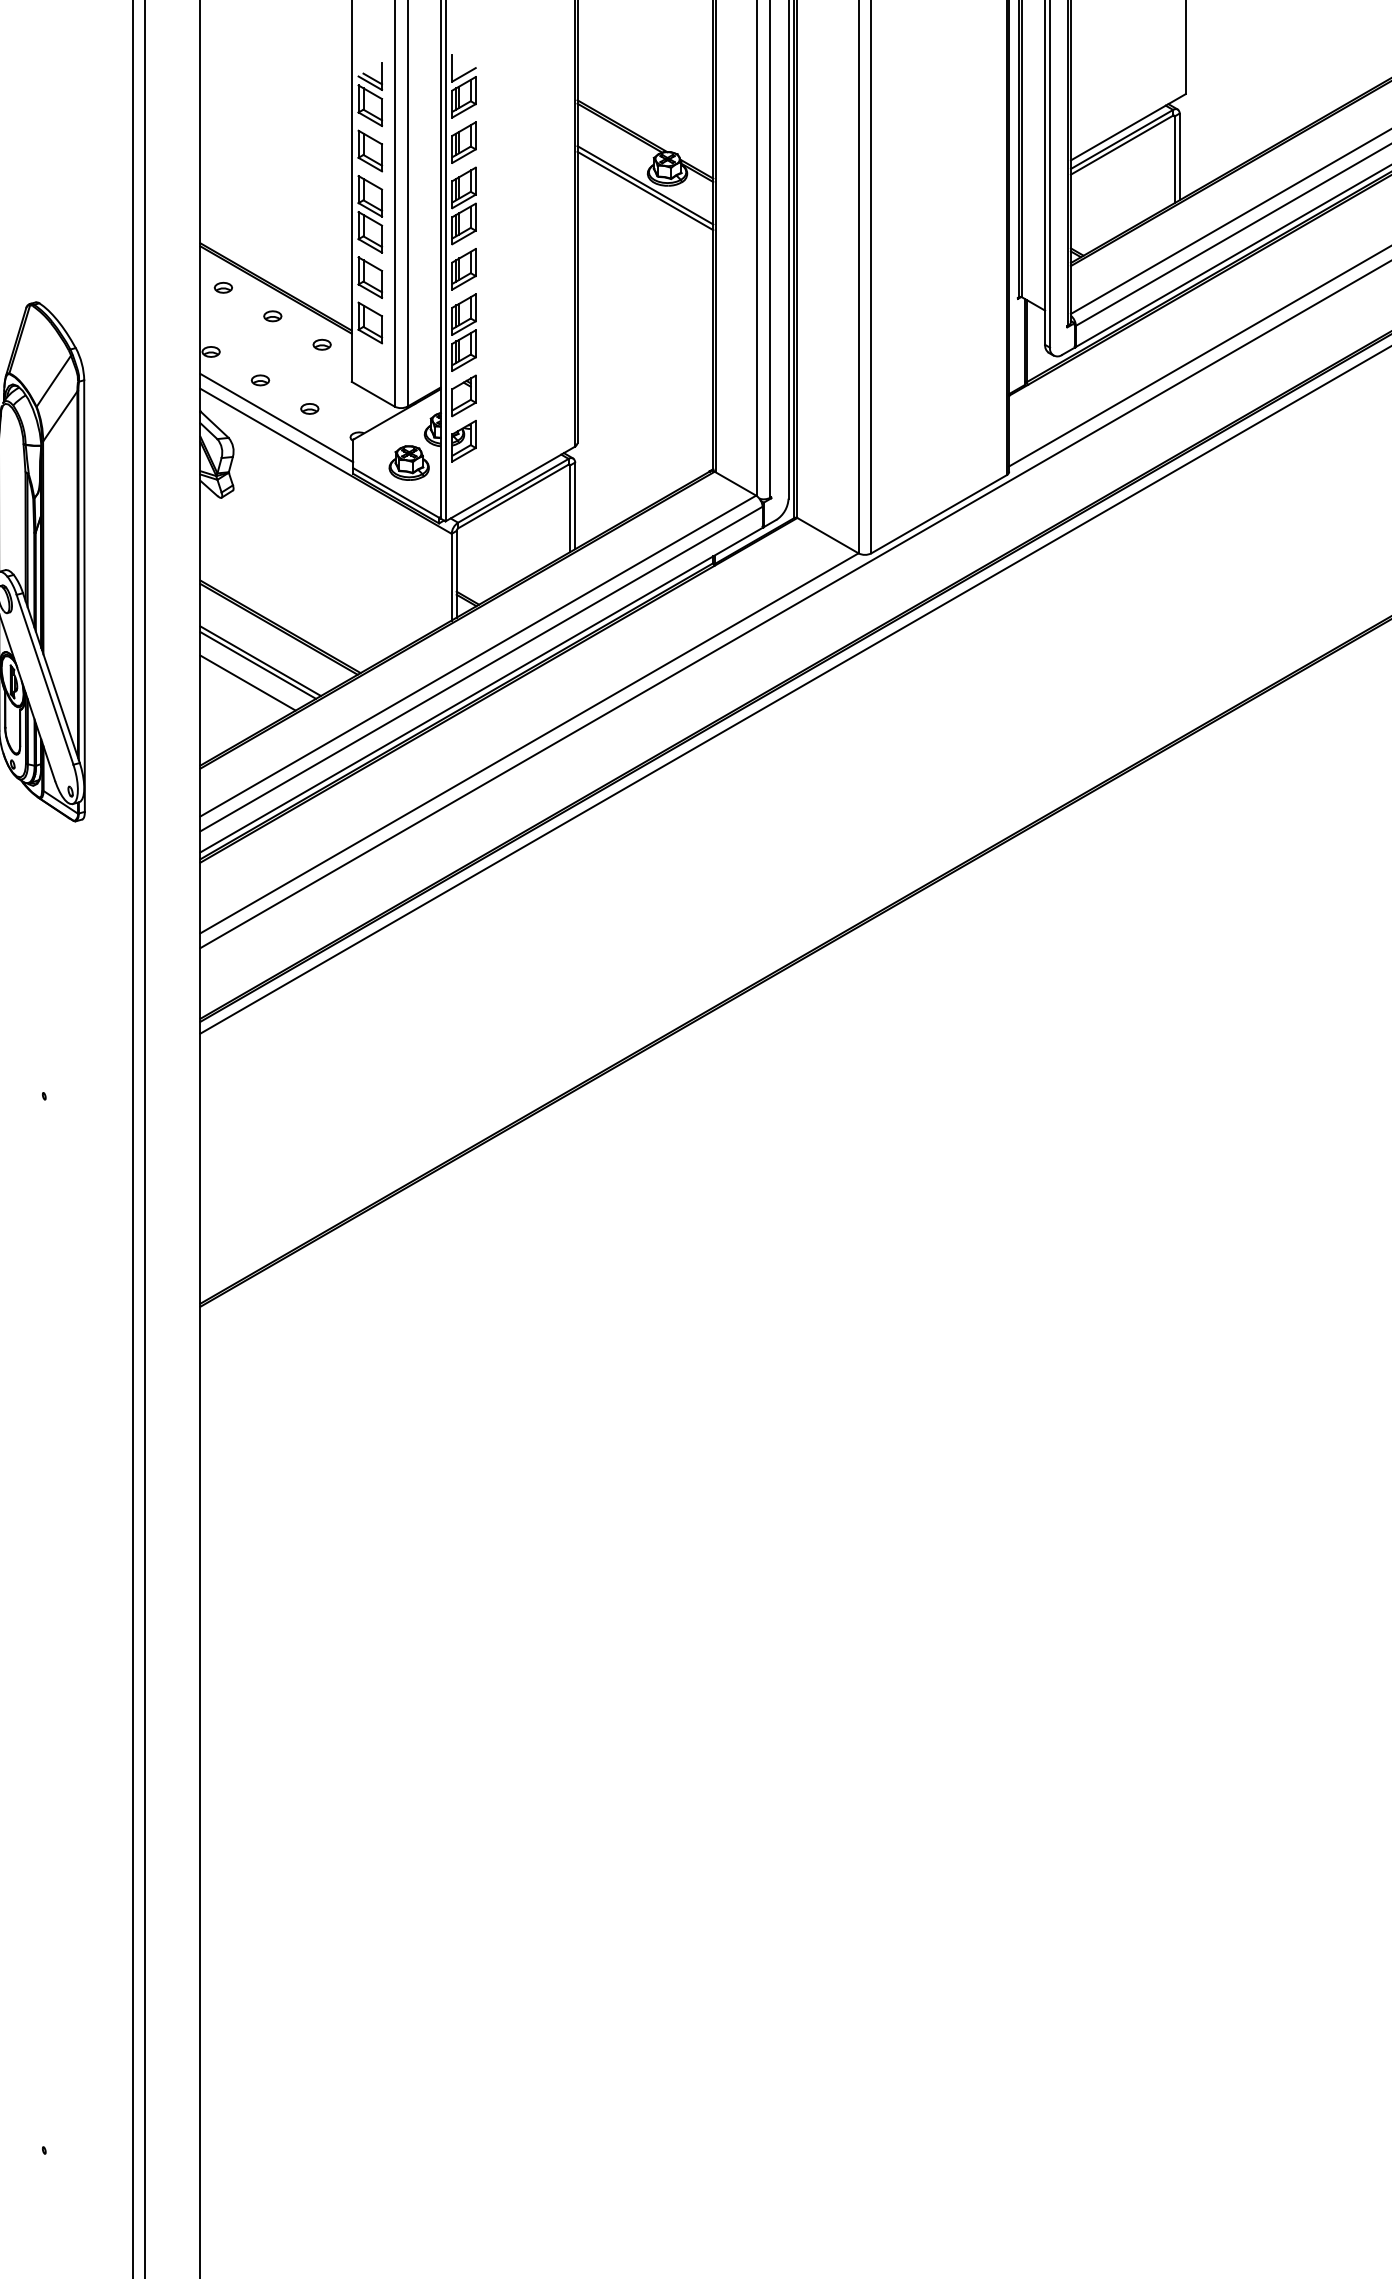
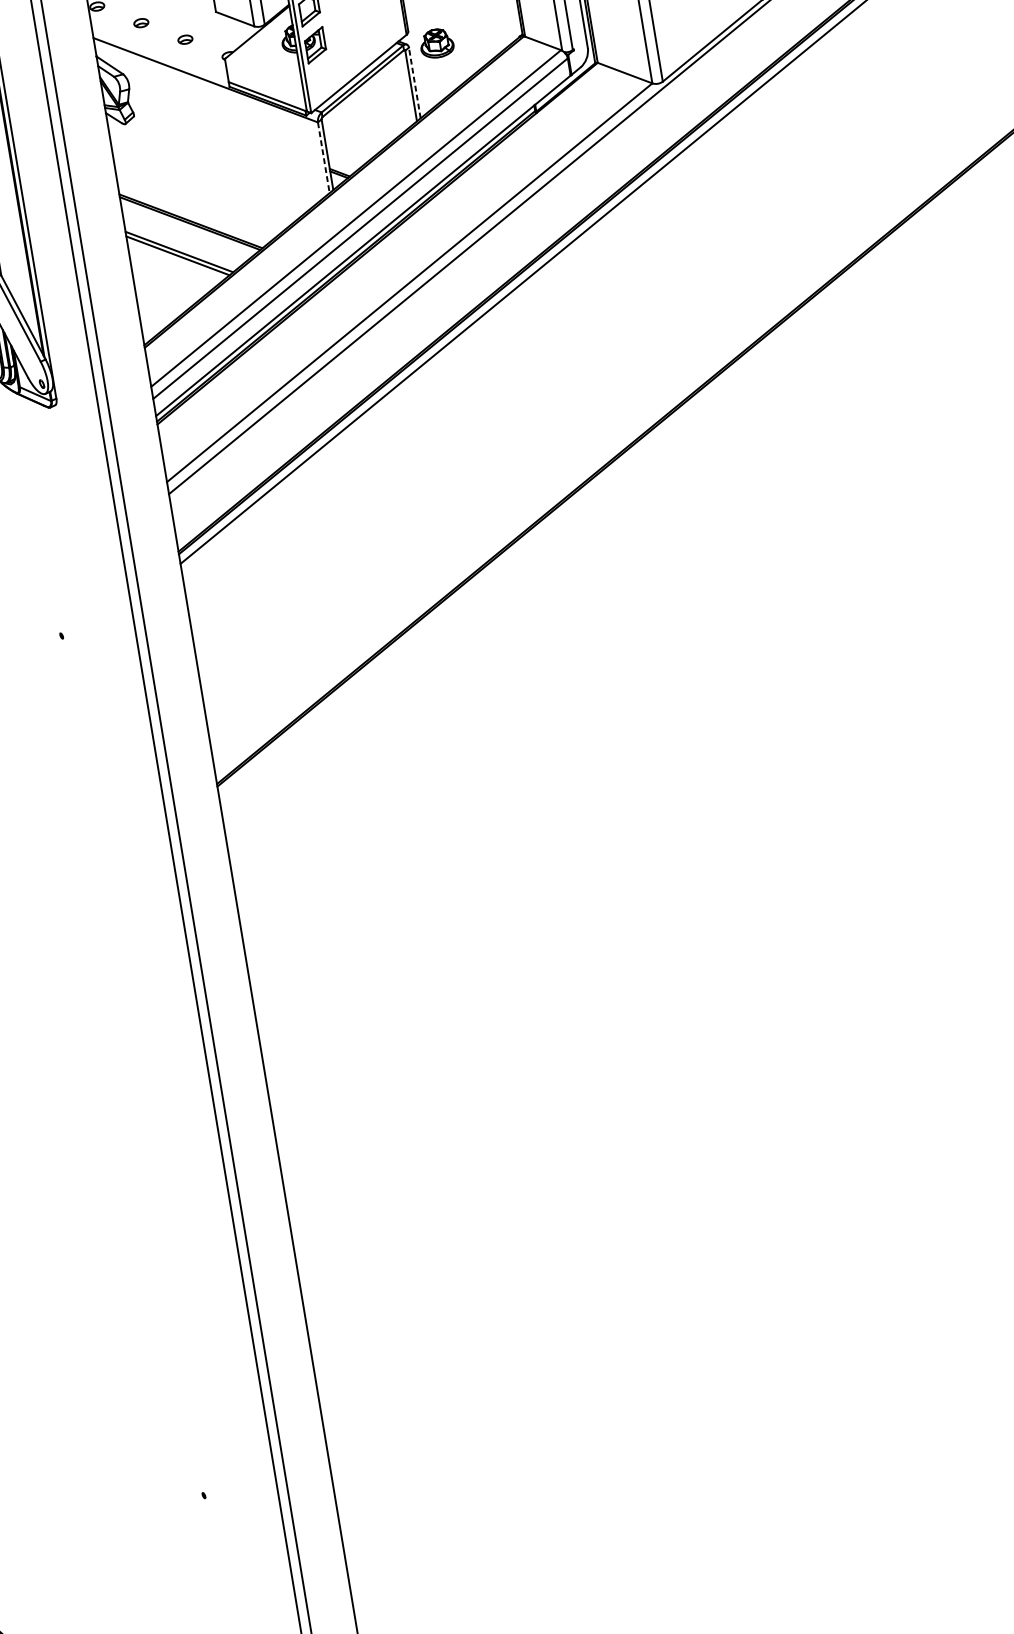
line: (276, 417) -> (159, 51), removed
part: (408, 462) -> (436, 43), moved
line: (575, 505) -> (415, 82), solid -> dashed
line: (451, 577) -> (323, 158), solid -> dashed
line: (247, 682) -> (171, 271), removed

